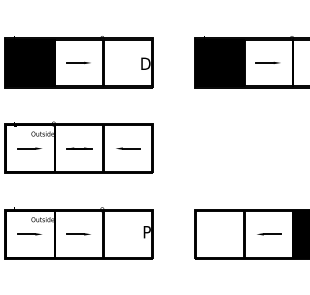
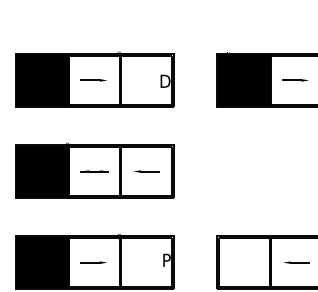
fill: (30, 148) -> (42, 171), added
fill: (30, 234) -> (42, 262), added

